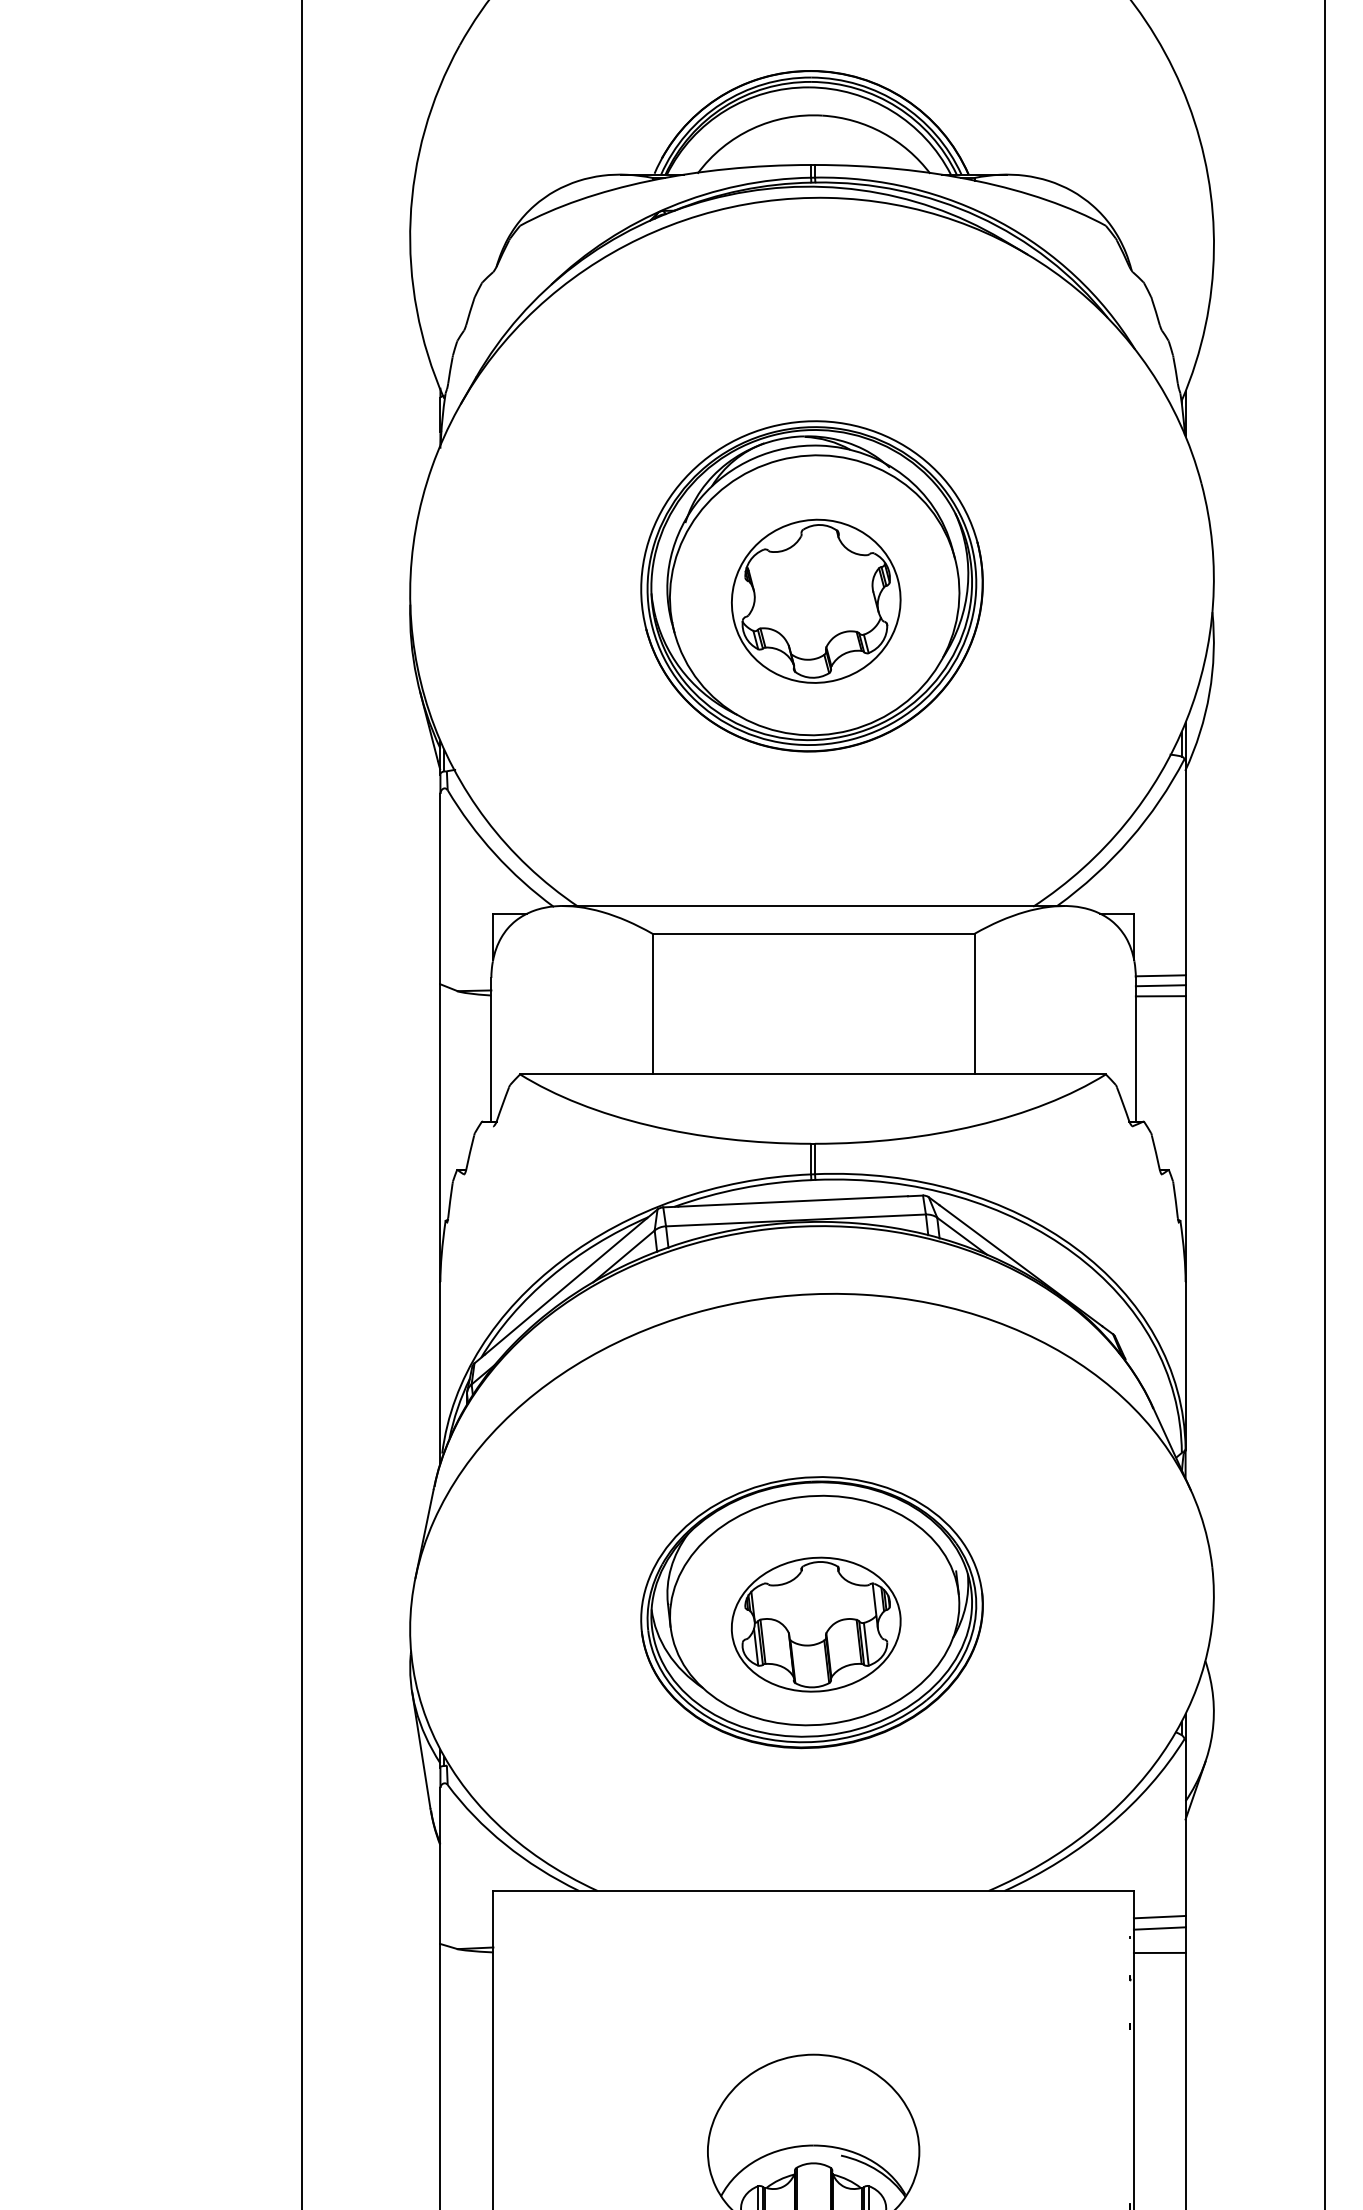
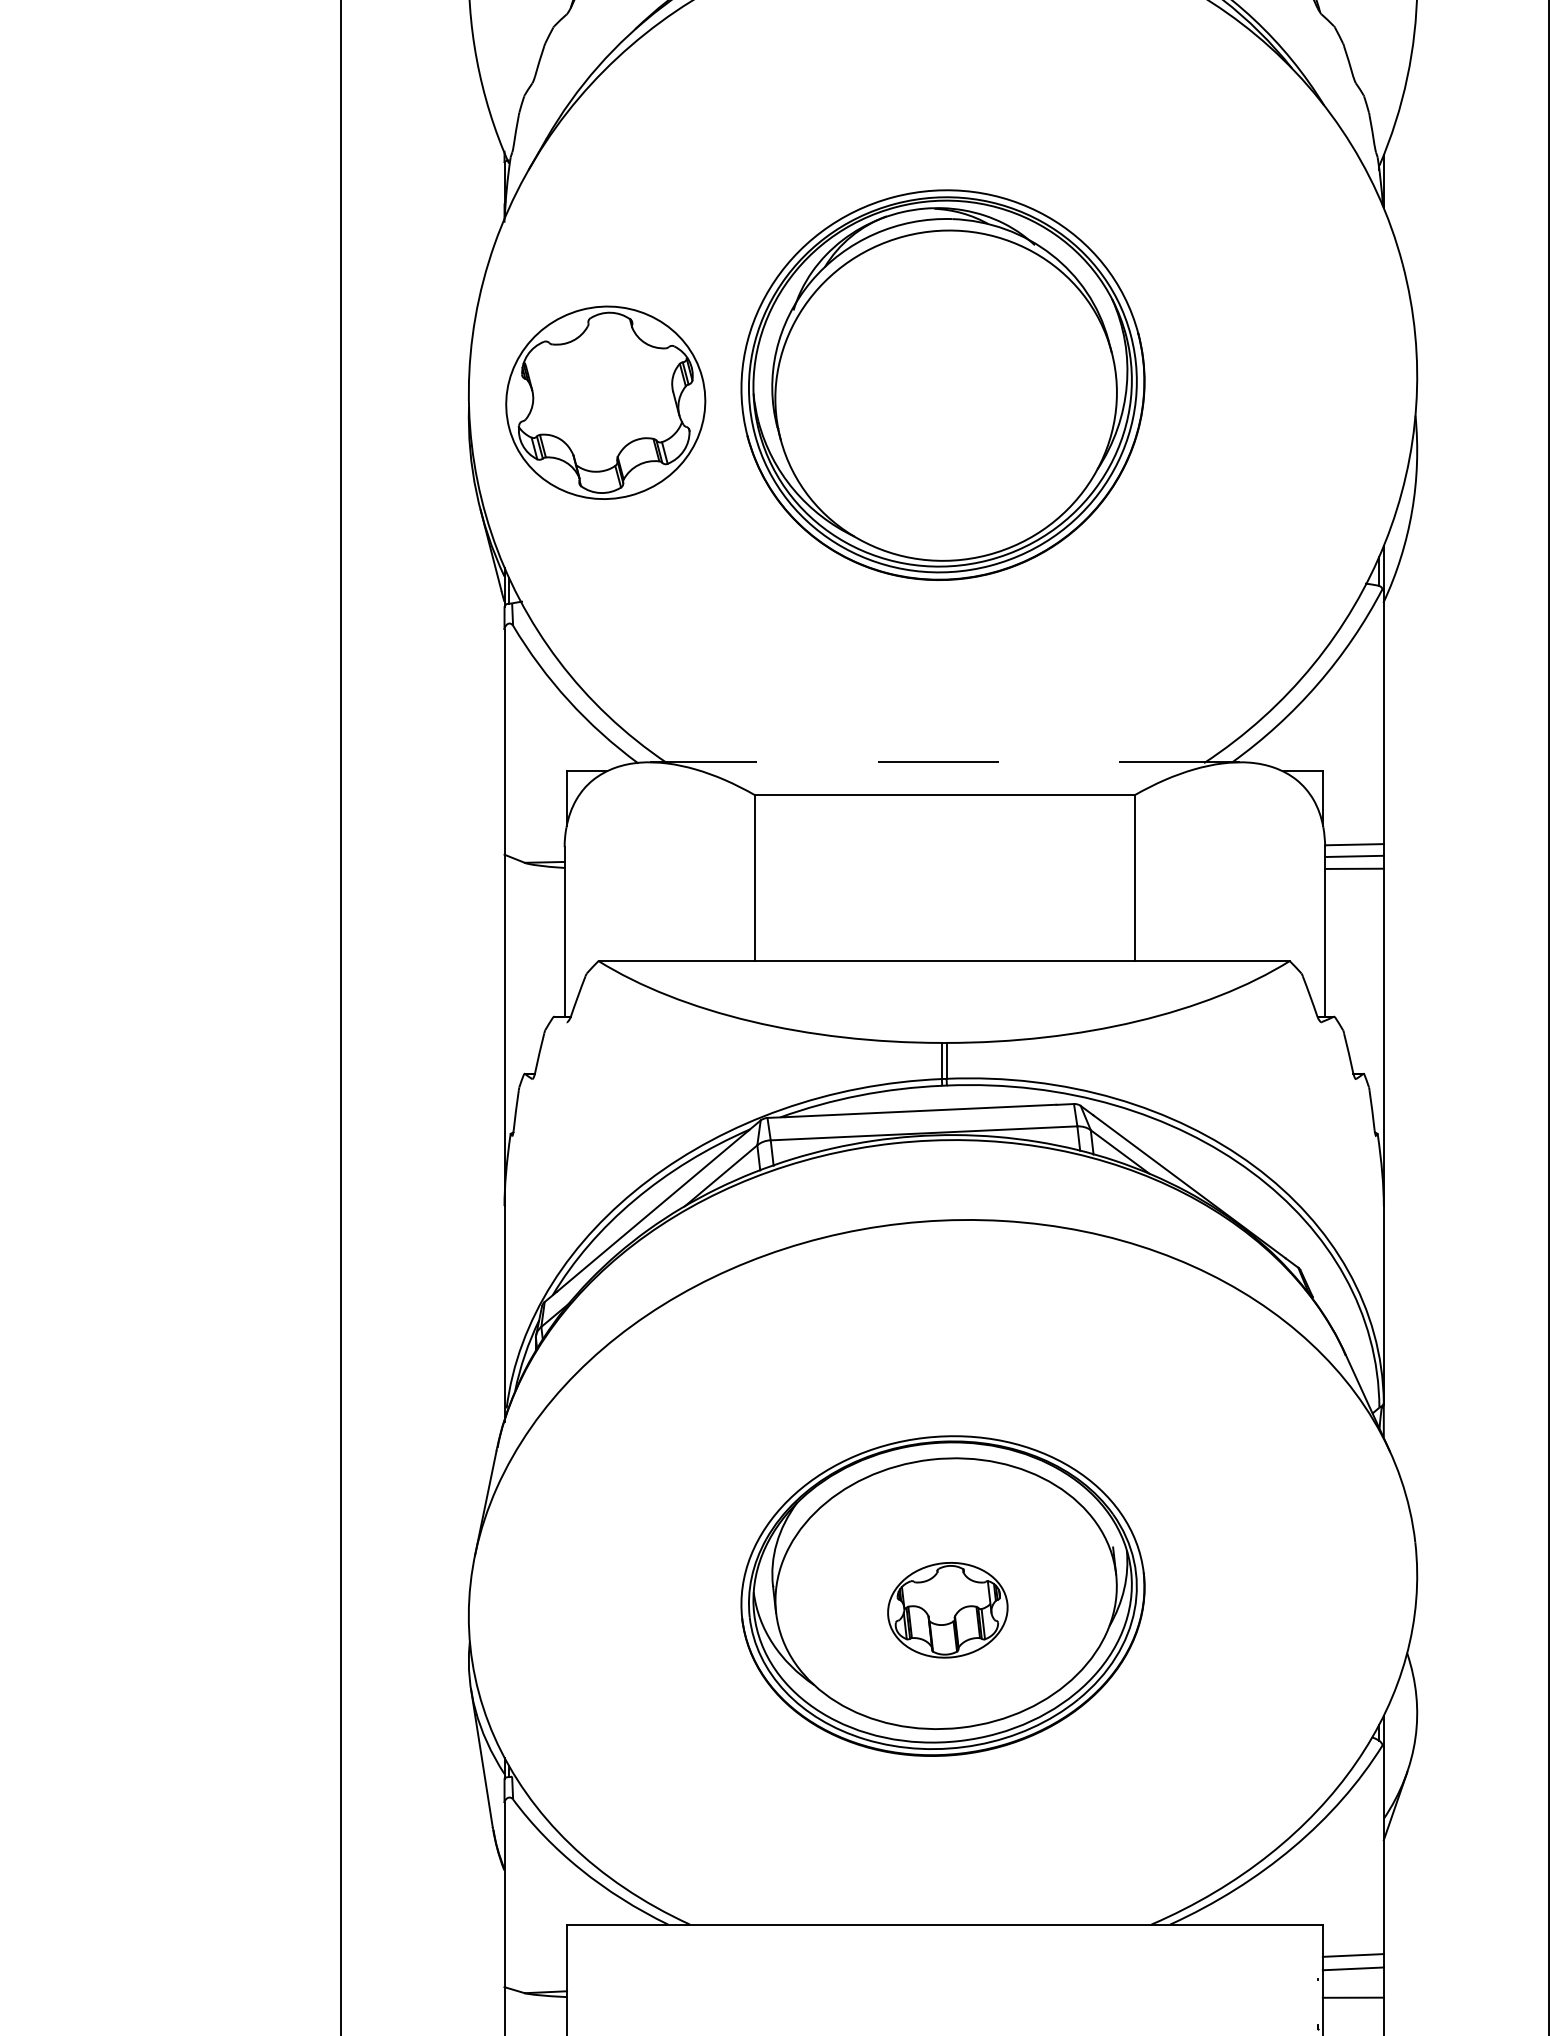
part: (816, 600) -> (606, 401), moved
line: (813, 906) -> (944, 762), solid -> dashed
part: (815, 1624) -> (947, 1610), size x0.6

